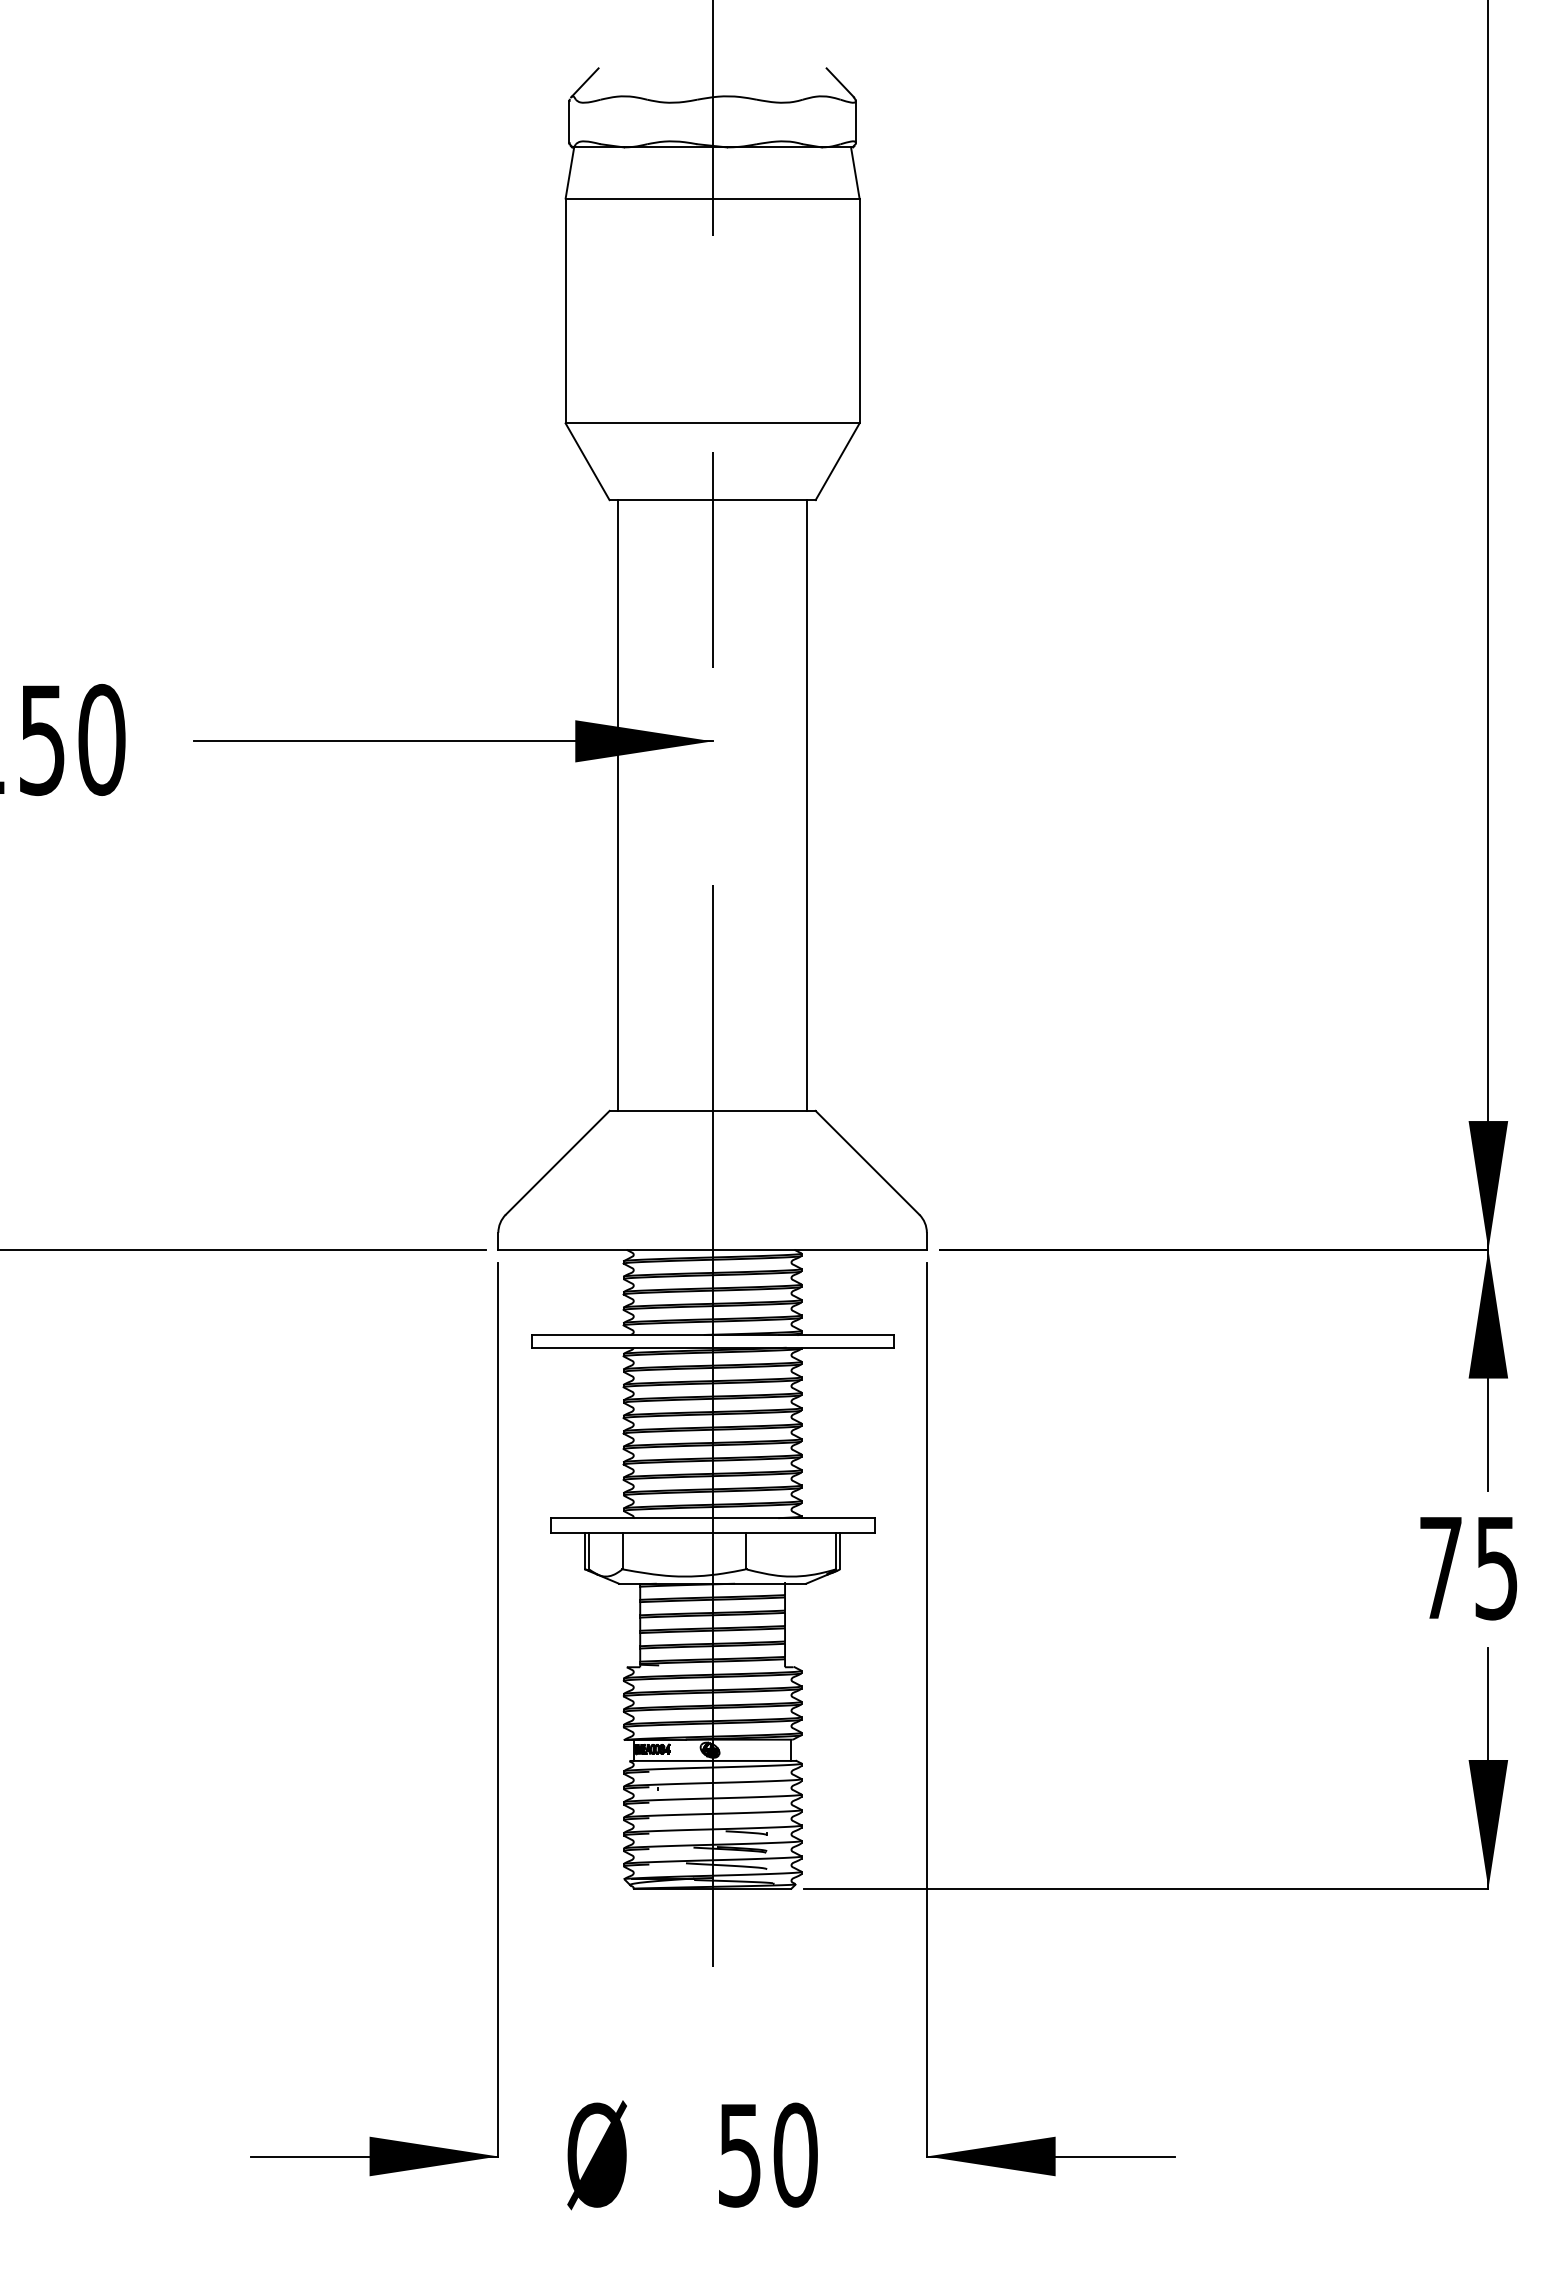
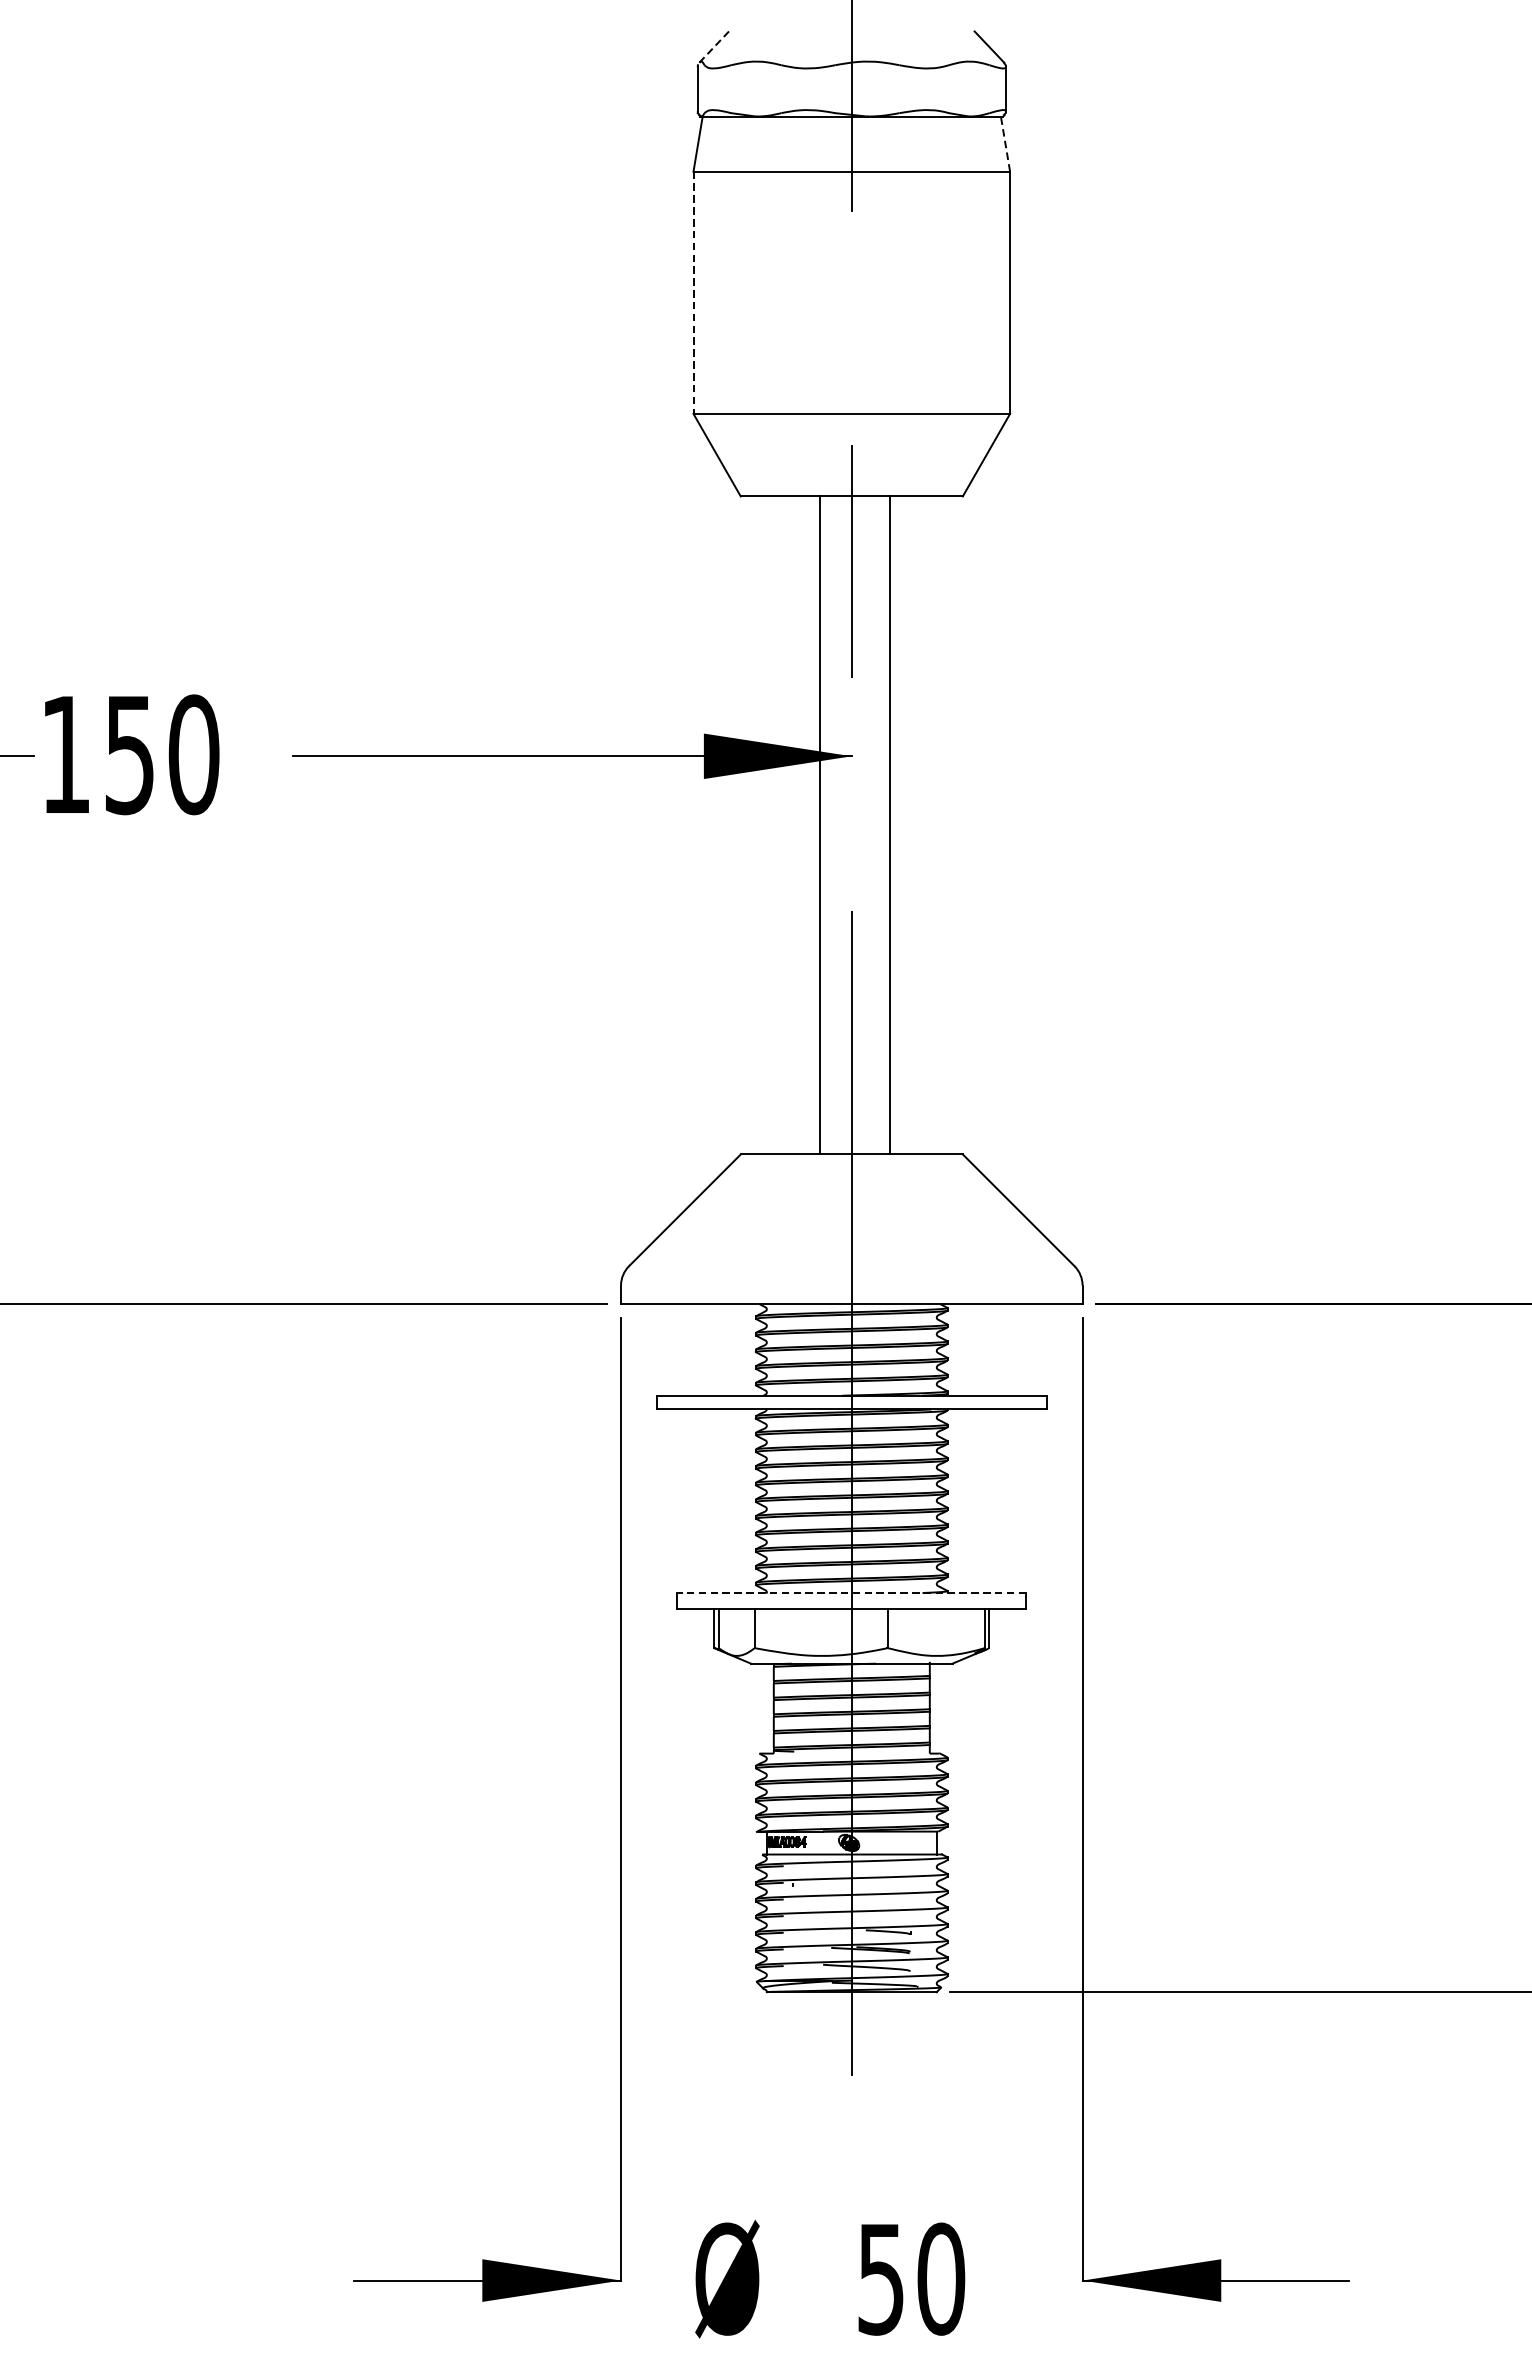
line: (584, 82) -> (713, 46), solid -> dashed
line: (855, 172) -> (1005, 143), solid -> dashed
line: (565, 311) -> (693, 293), solid -> dashed
line: (617, 805) -> (819, 825), moved
line: (807, 805) -> (890, 825), moved
line: (712, 1518) -> (851, 1593), solid -> dashed

